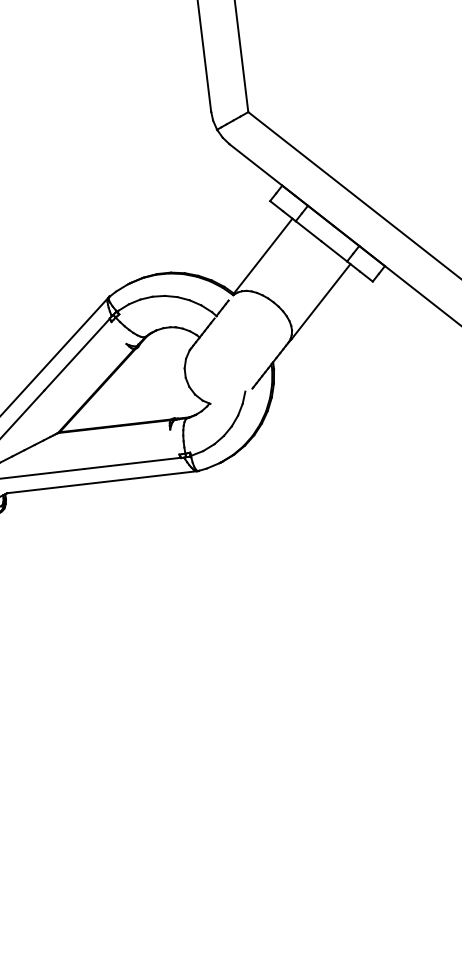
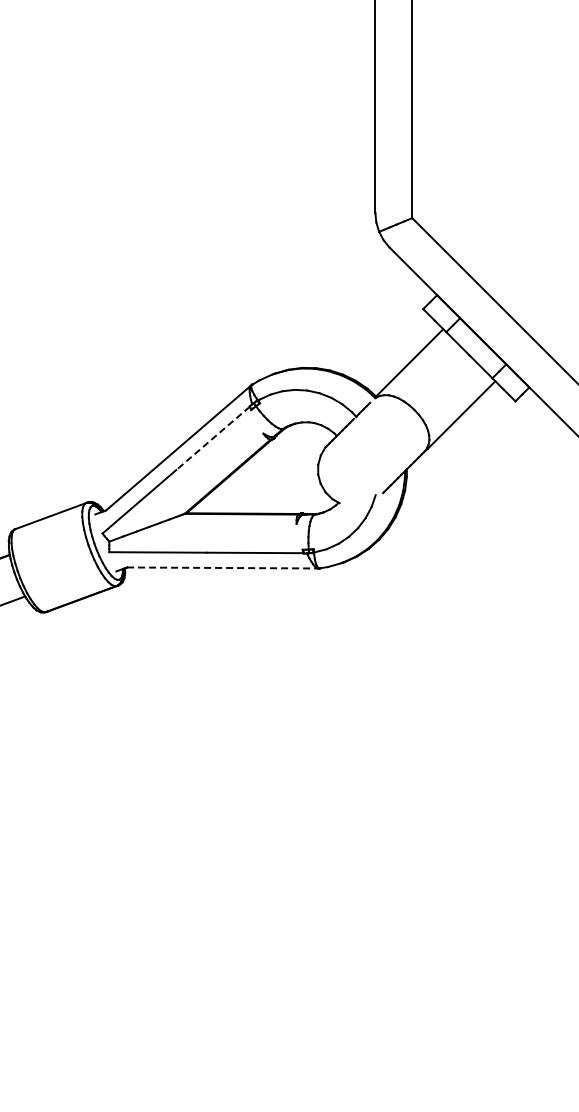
line: (77, 354) -> (213, 438), solid -> dashed
line: (102, 481) -> (223, 567), solid -> dashed

